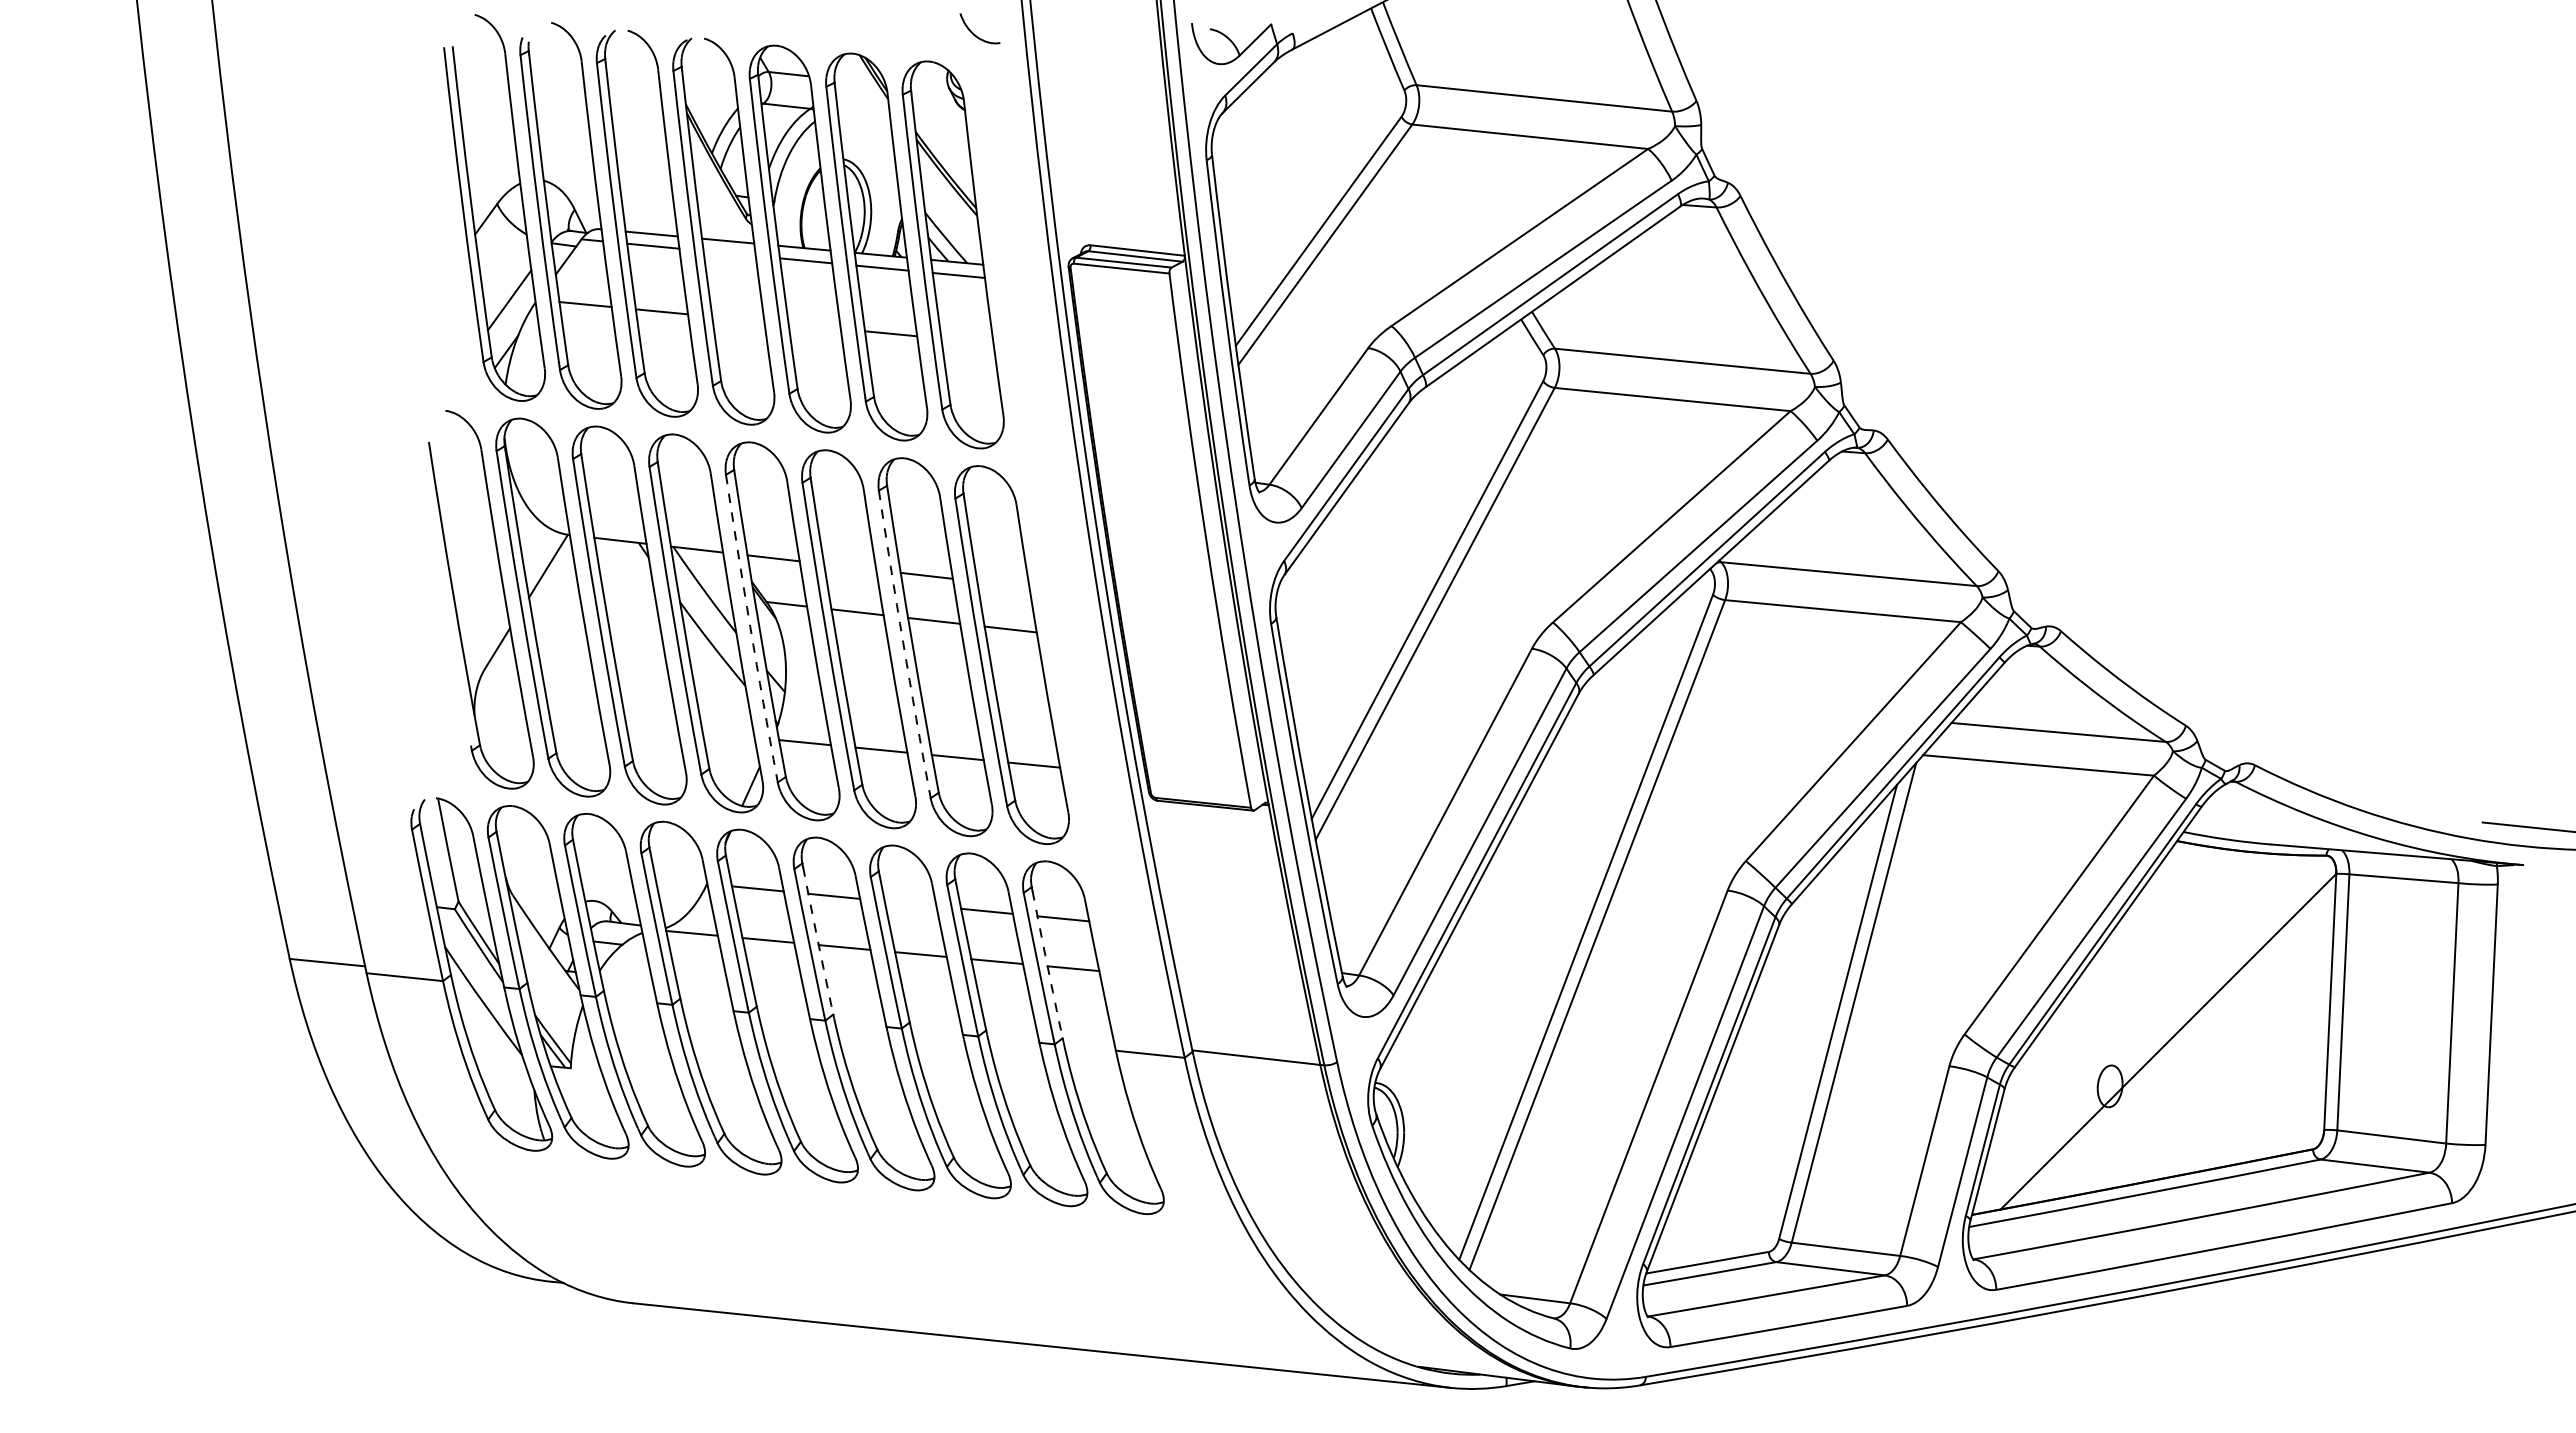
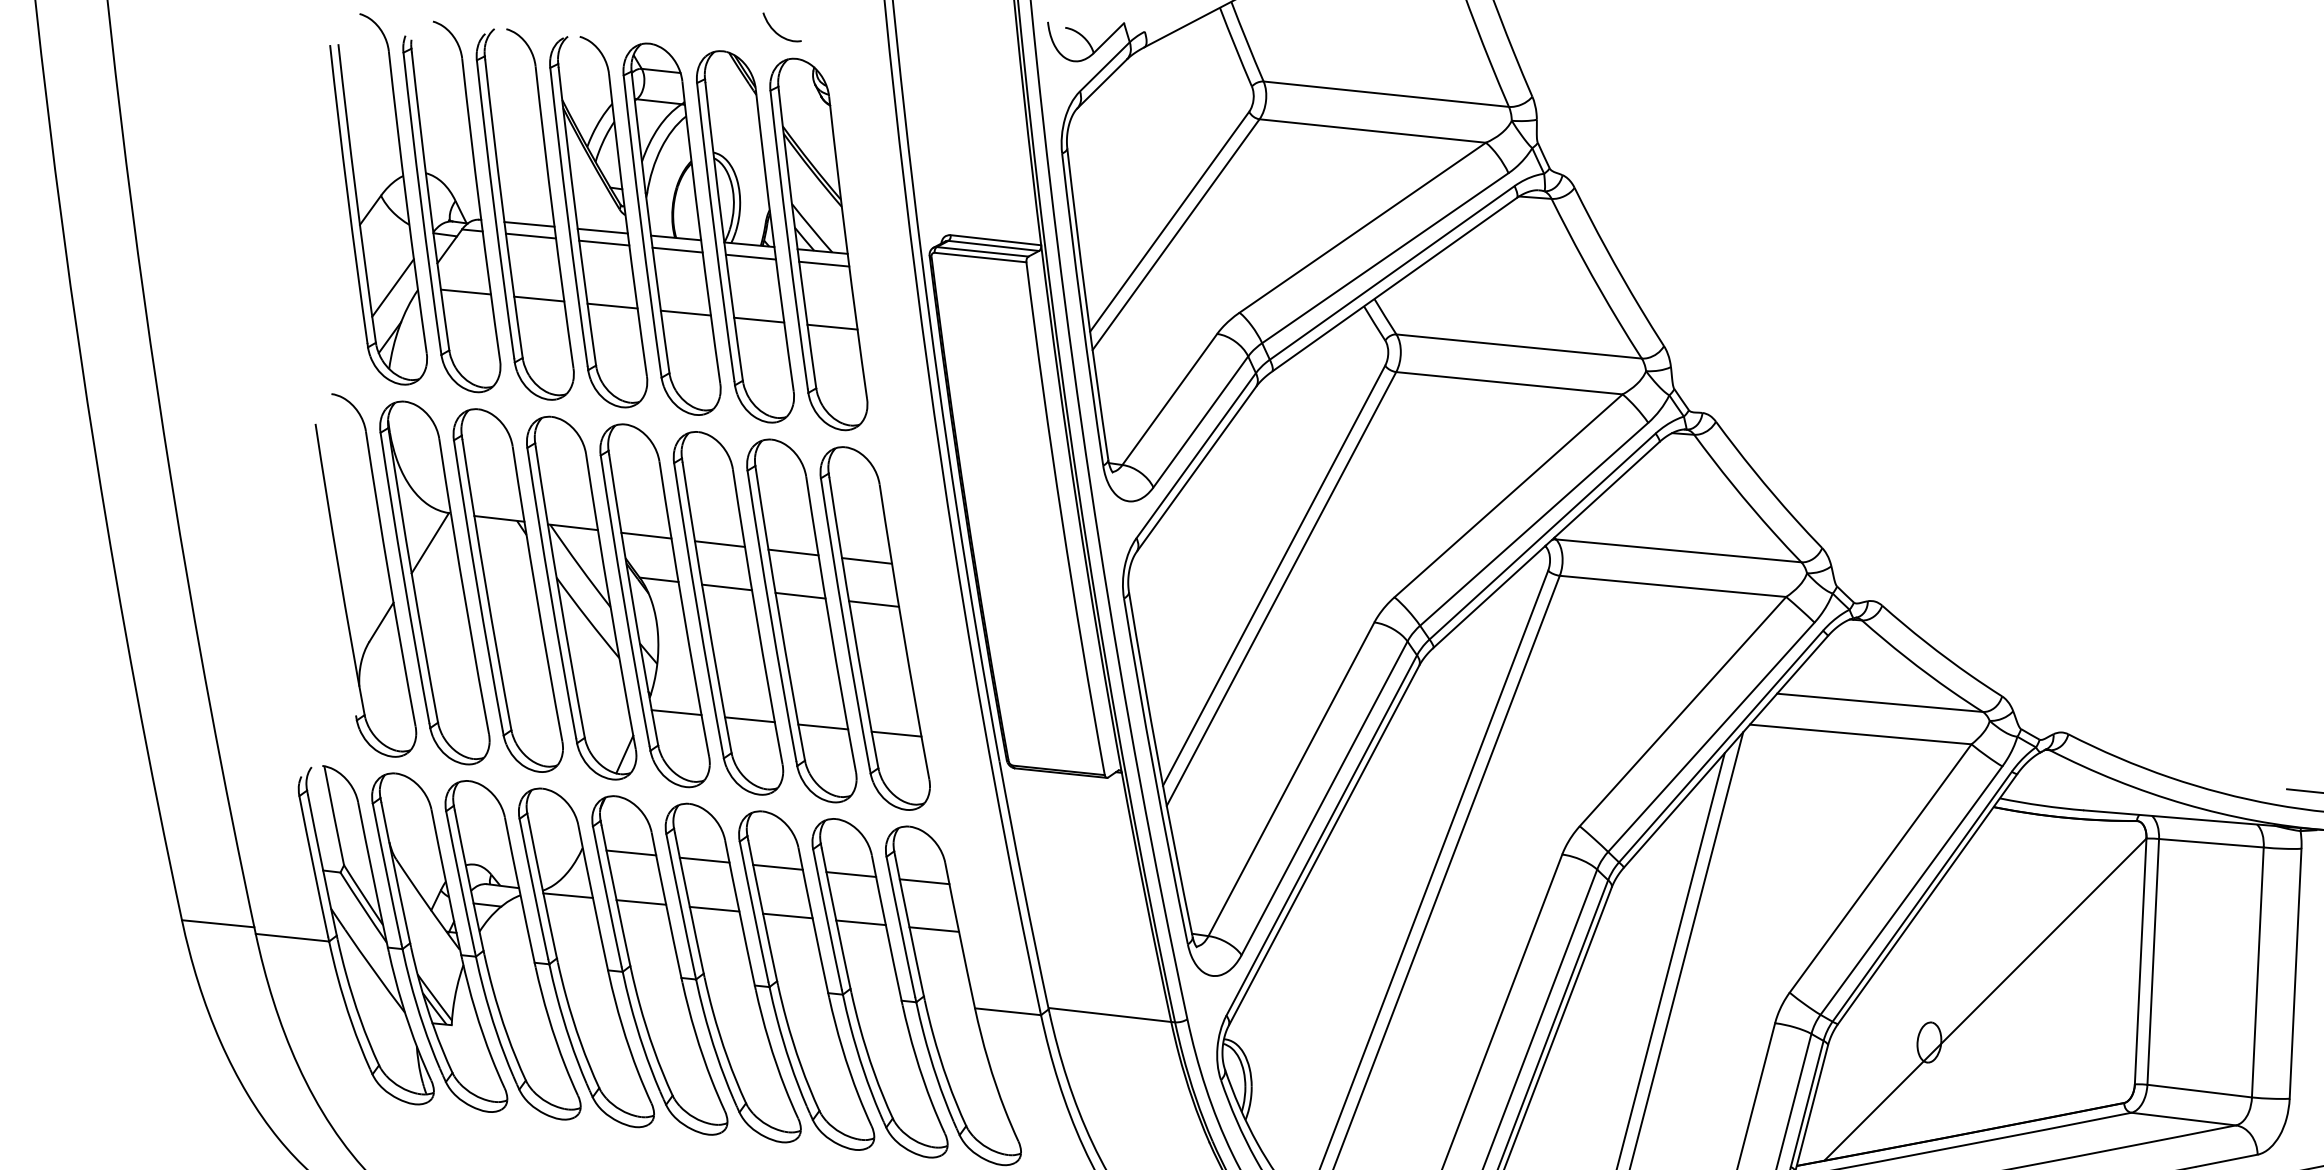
curve: (974, 33) -> (776, 31), moved
line: (729, 253) -> (604, 243), added
line: (738, 318) -> (612, 305), added
line: (814, 325) -> (685, 312), added
line: (967, 340) -> (832, 326), added
line: (850, 567) -> (720, 544), added
line: (1003, 584) -> (867, 560), added
arc: (750, 626) -> (624, 601), dashed -> solid
arc: (903, 642) -> (771, 616), dashed -> solid
line: (910, 903) -> (777, 867), added
arc: (817, 941) -> (688, 903), dashed -> solid
arc: (1047, 964) -> (909, 925), dashed -> solid

